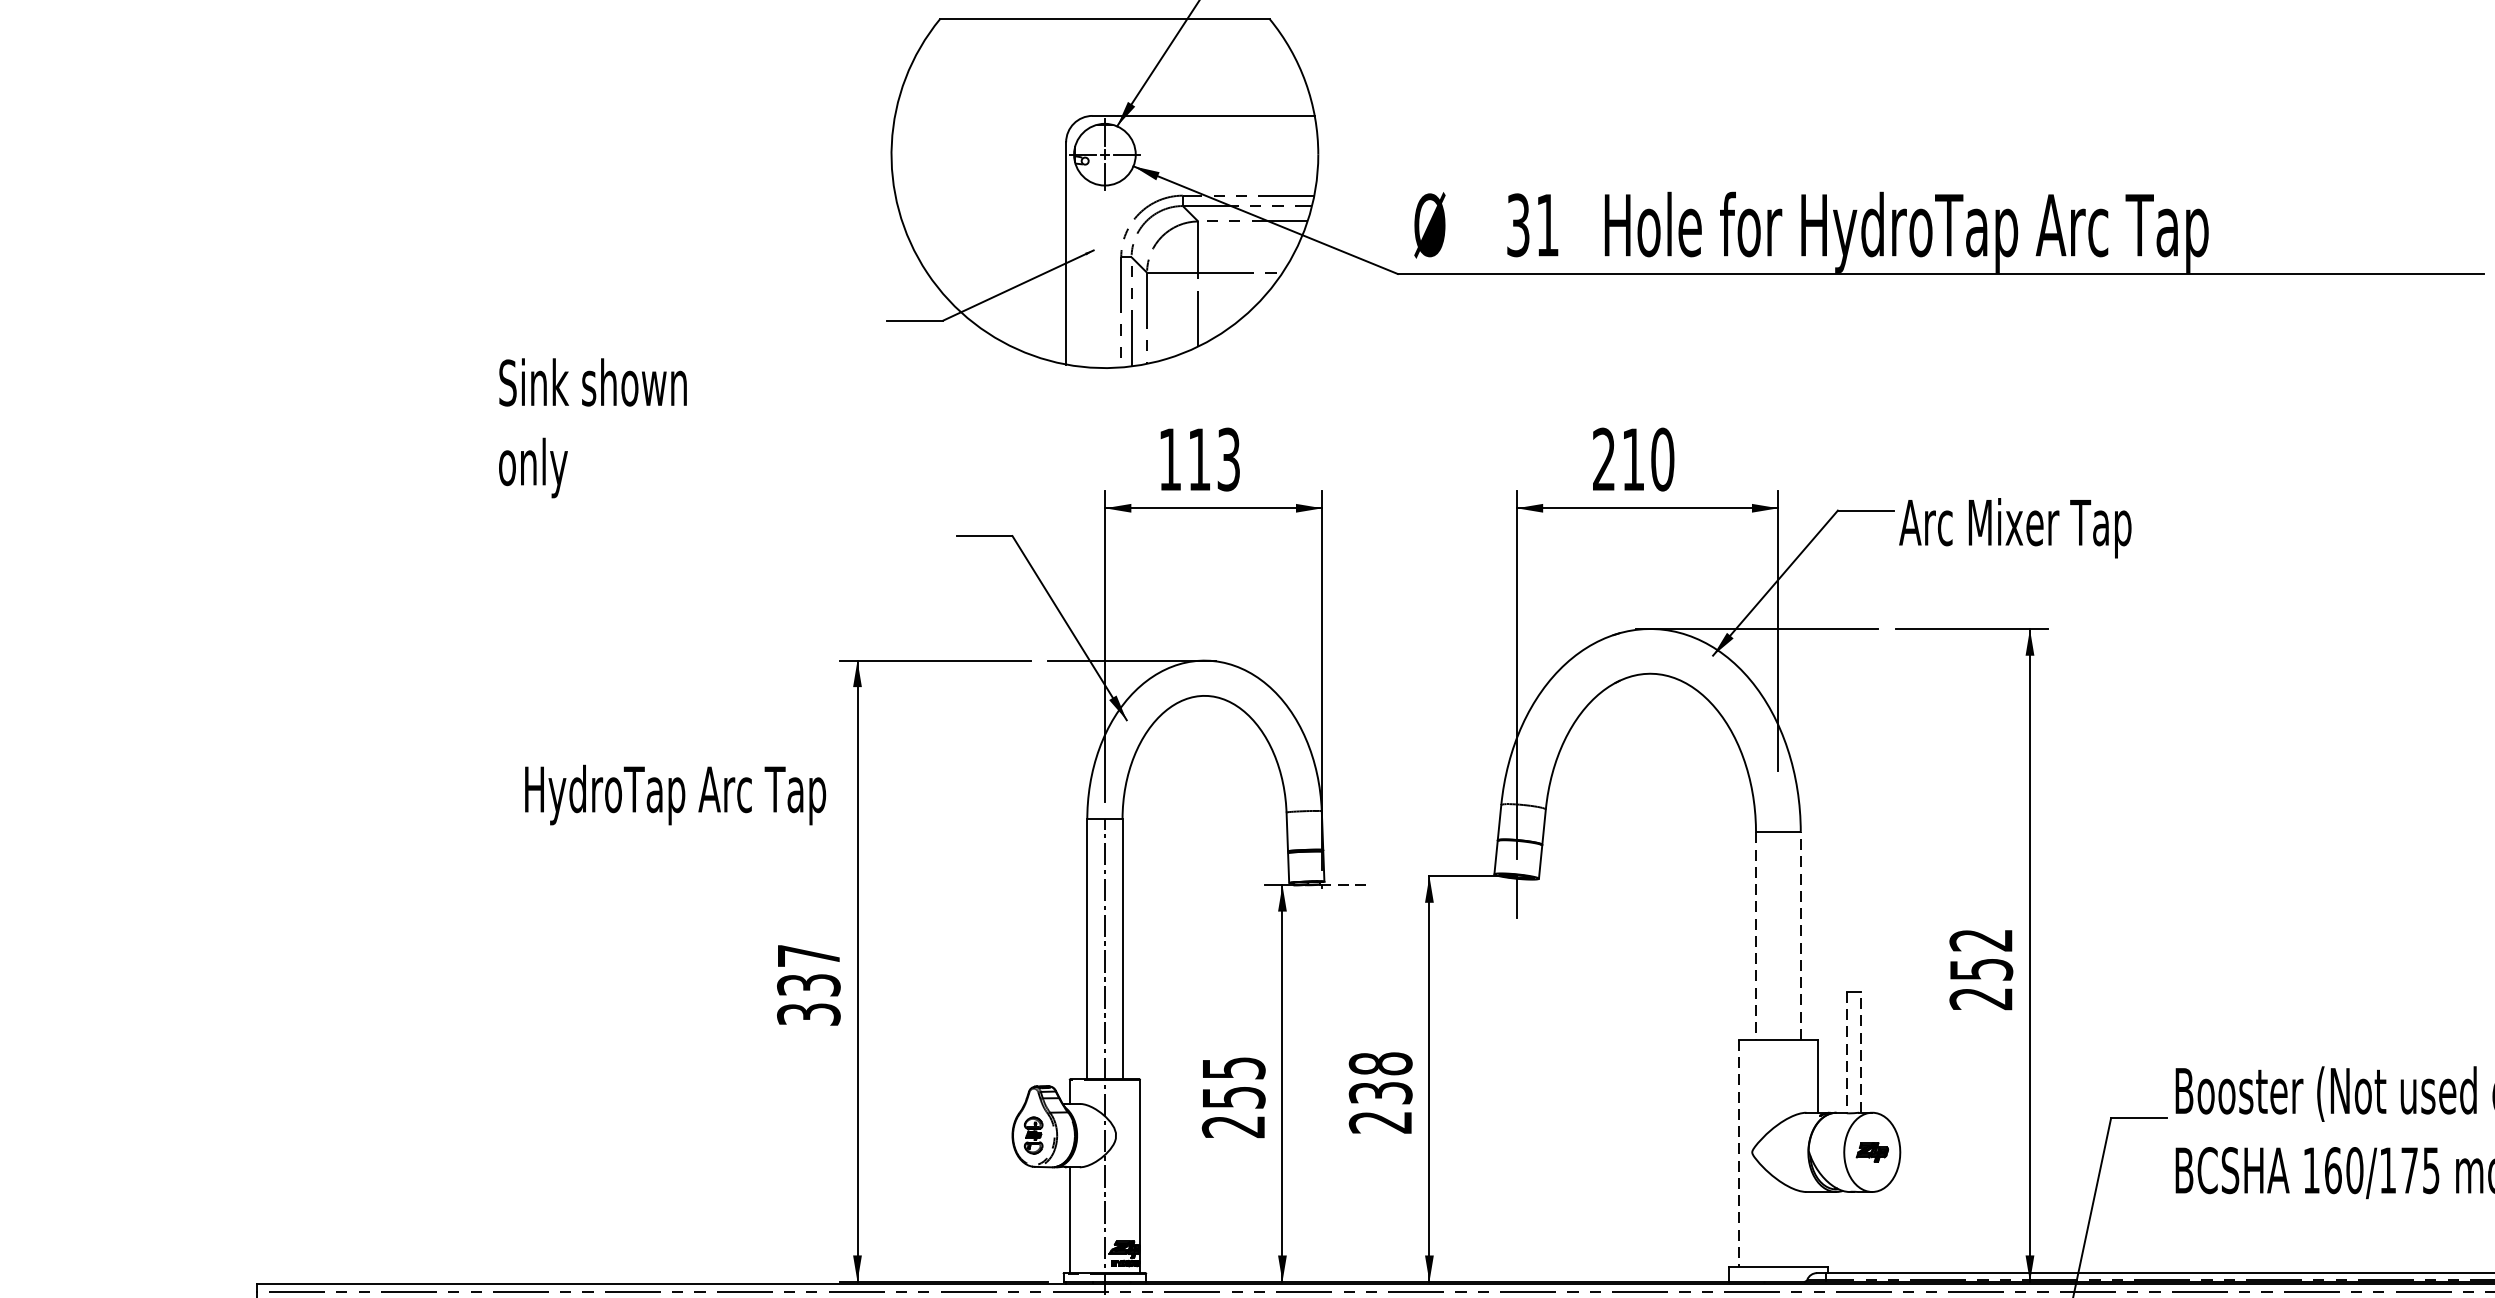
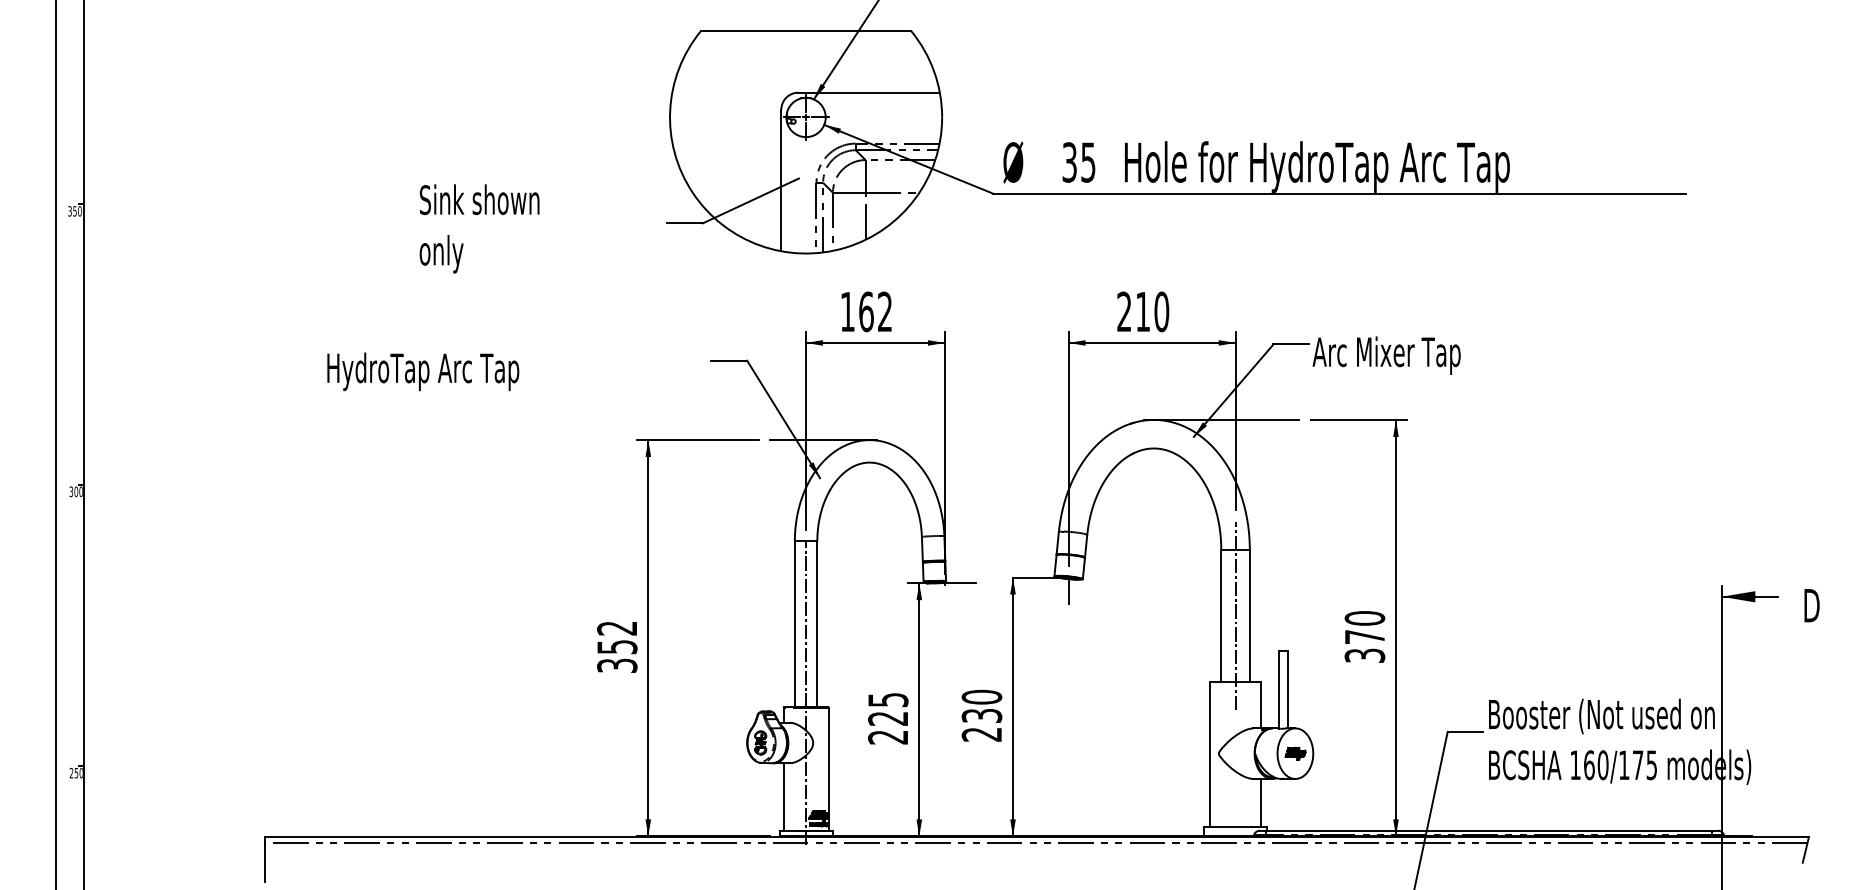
text: (1547, 225) -> (1088, 162), 31 -> 35
text: (592, 427) -> (479, 228), moved
text: (1213, 458) -> (875, 311), 113 -> 162
text: (675, 794) -> (423, 371), moved
line: (1345, 885) -> (959, 583), dashed -> solid
line: (1778, 935) -> (1235, 615), added
line: (1800, 935) -> (1249, 615), dashed -> solid
line: (1756, 937) -> (1221, 616), dashed -> solid
text: (1980, 968) -> (1364, 636), 252 -> 370
text: (807, 970) -> (616, 637), 337 -> 352
line: (1847, 1051) -> (1279, 689), dashed -> solid
line: (1861, 1051) -> (1288, 689), dashed -> solid
text: (1381, 1062) -> (982, 696), 238 -> 230
text: (1234, 1097) -> (888, 718), 255 -> 225
line: (1739, 1153) -> (1210, 754), dashed -> solid
line: (1817, 1228) -> (1260, 802), added

